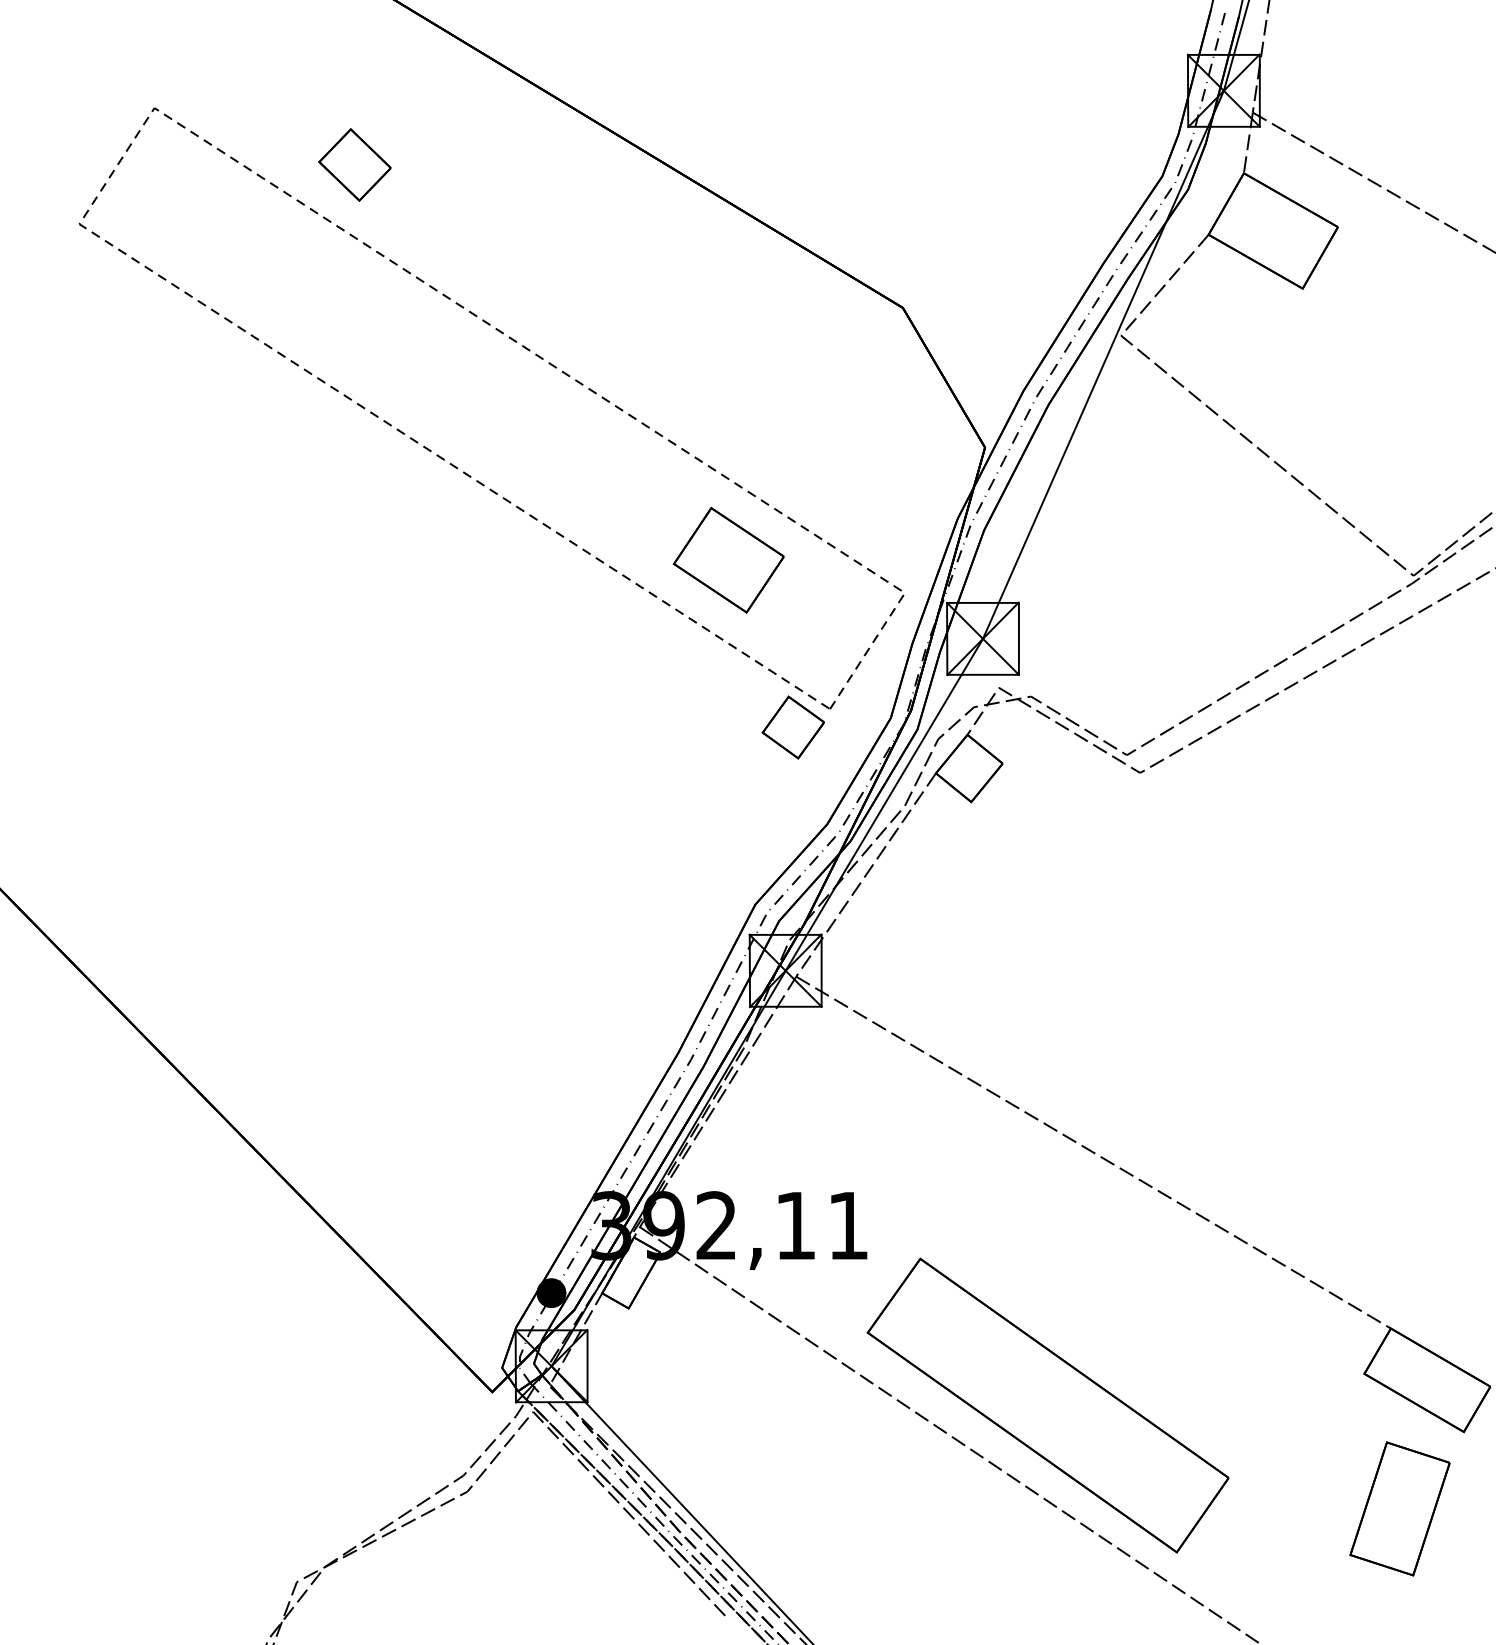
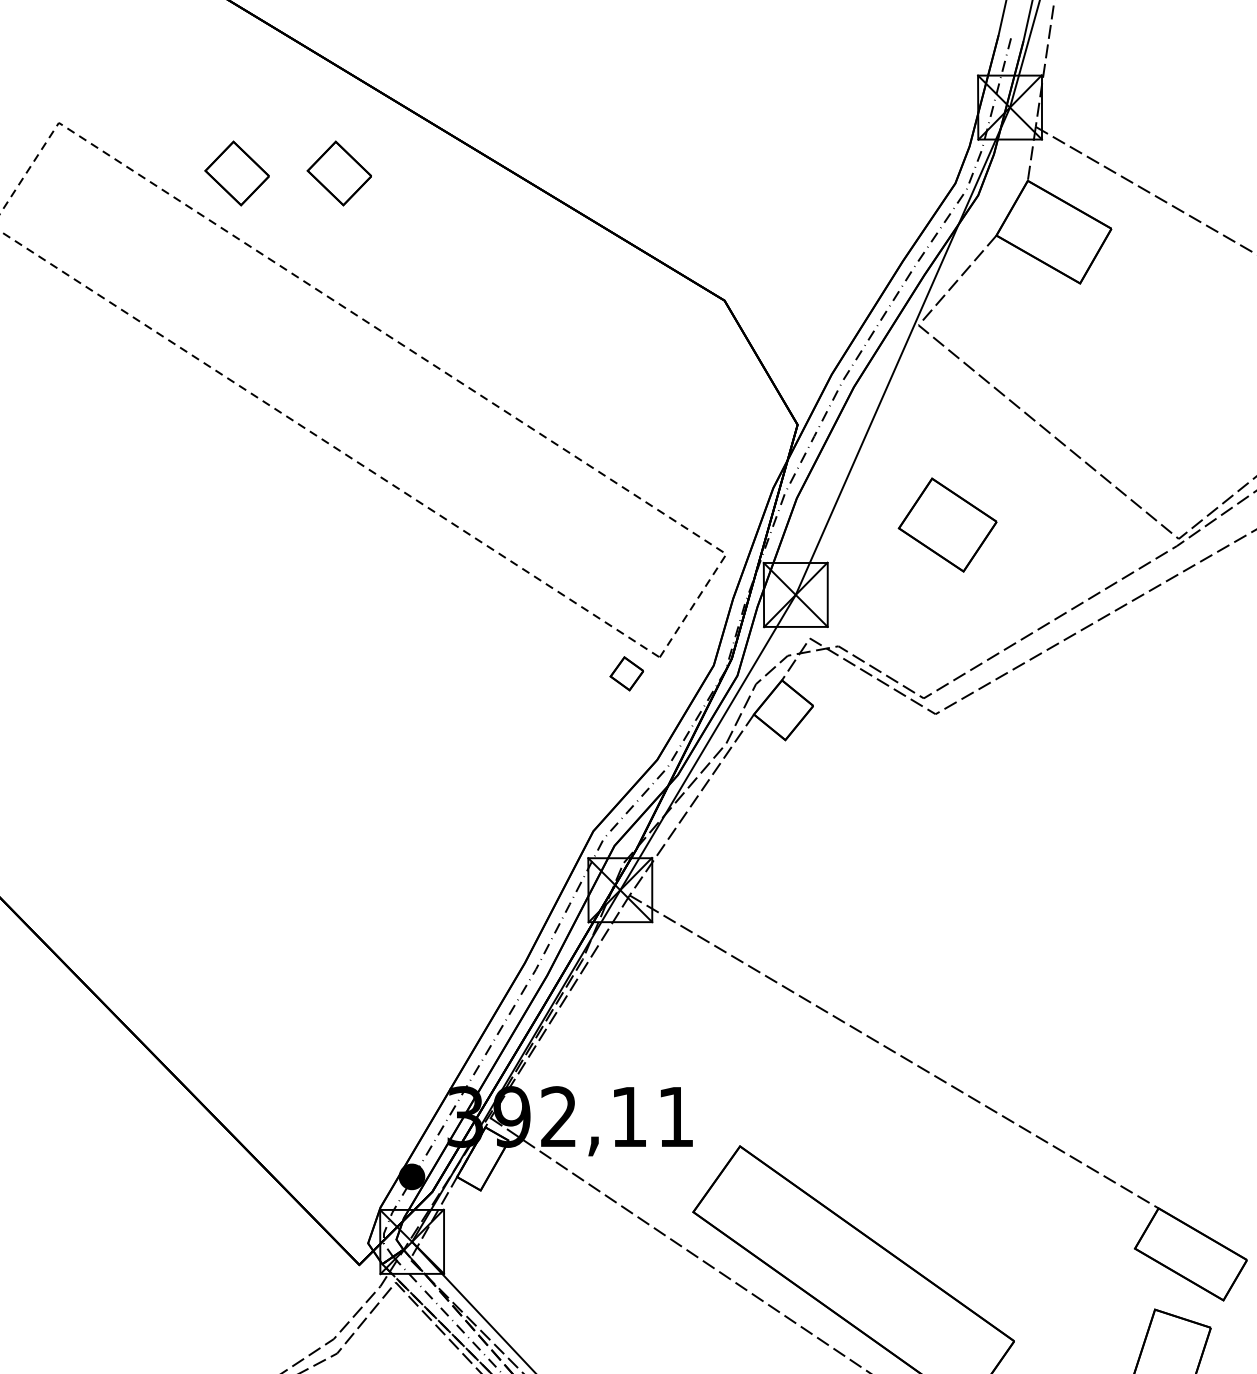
part: (469, 164) -> (339, 173), added
part: (728, 560) -> (947, 525), moved
part: (792, 727) -> (626, 673), size x0.6

